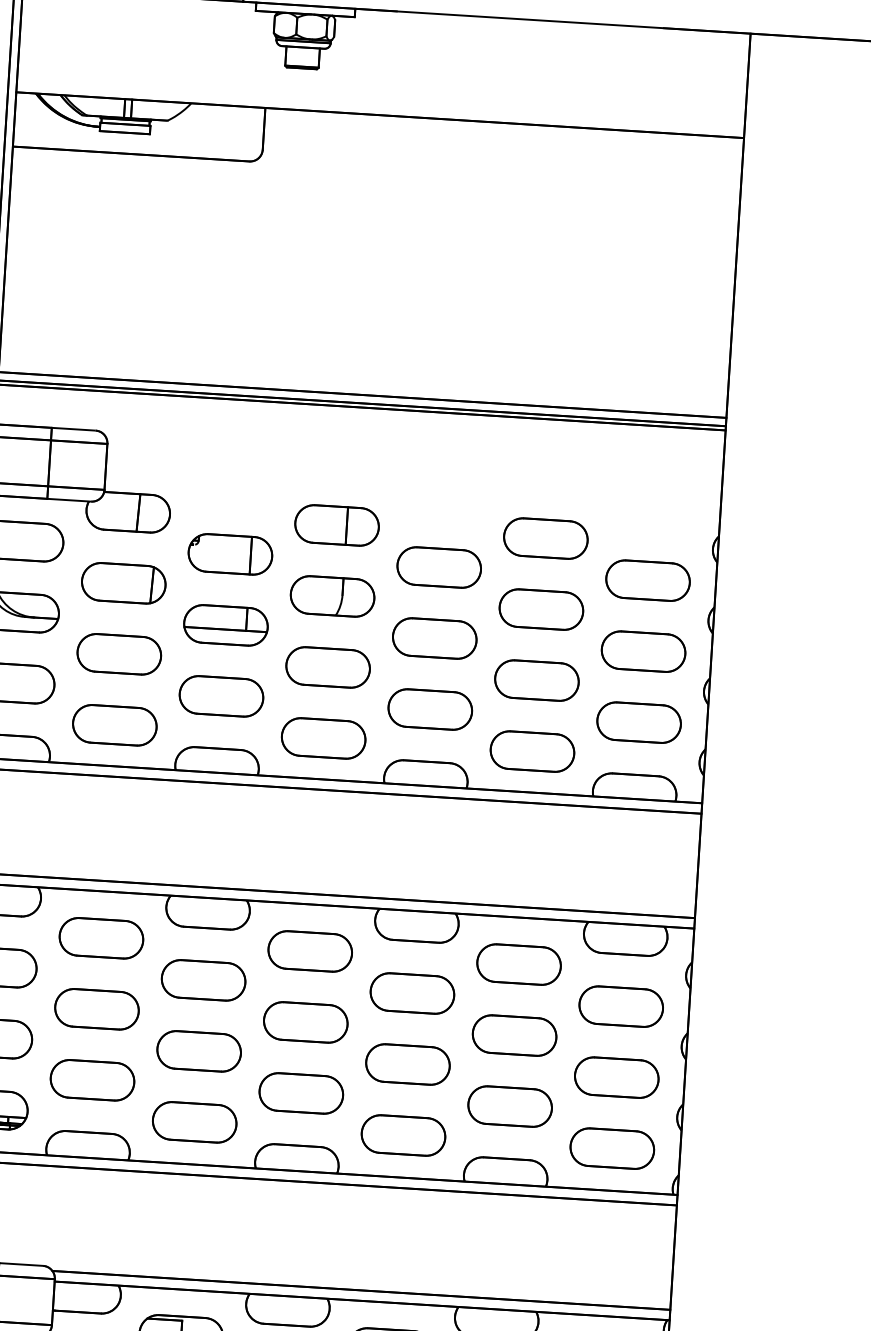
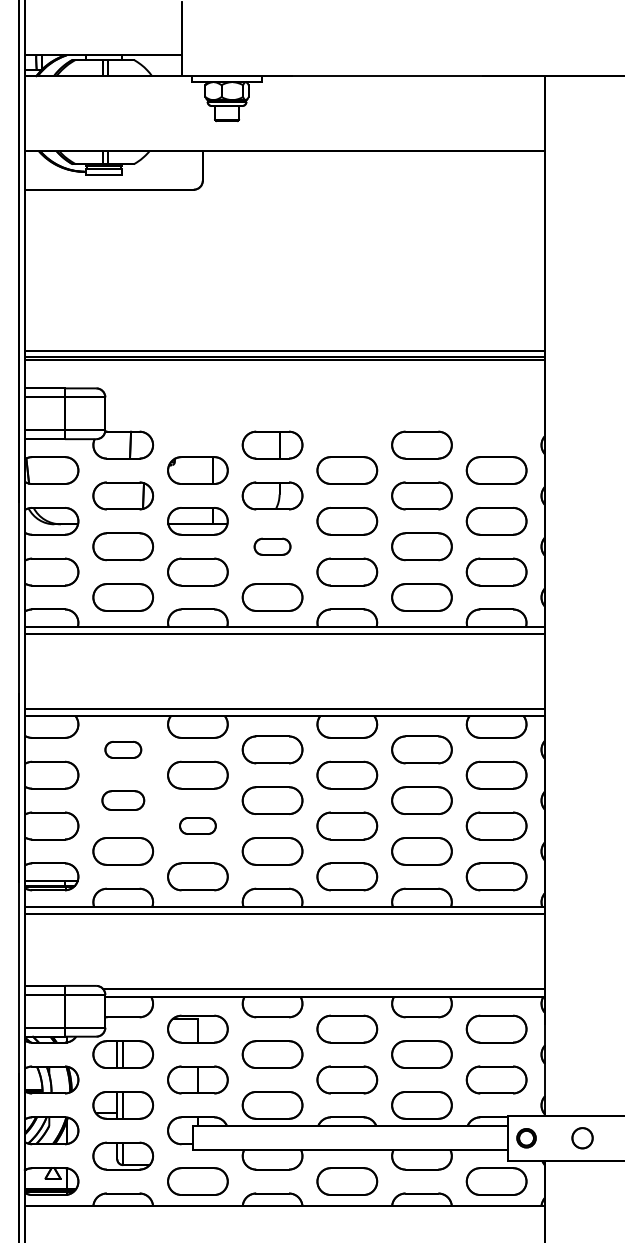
part: (328, 667) -> (272, 546), size x0.6
part: (101, 937) -> (123, 749), size x0.6
part: (97, 1009) -> (123, 800), size x0.7
part: (198, 1050) -> (197, 825), size x0.6

